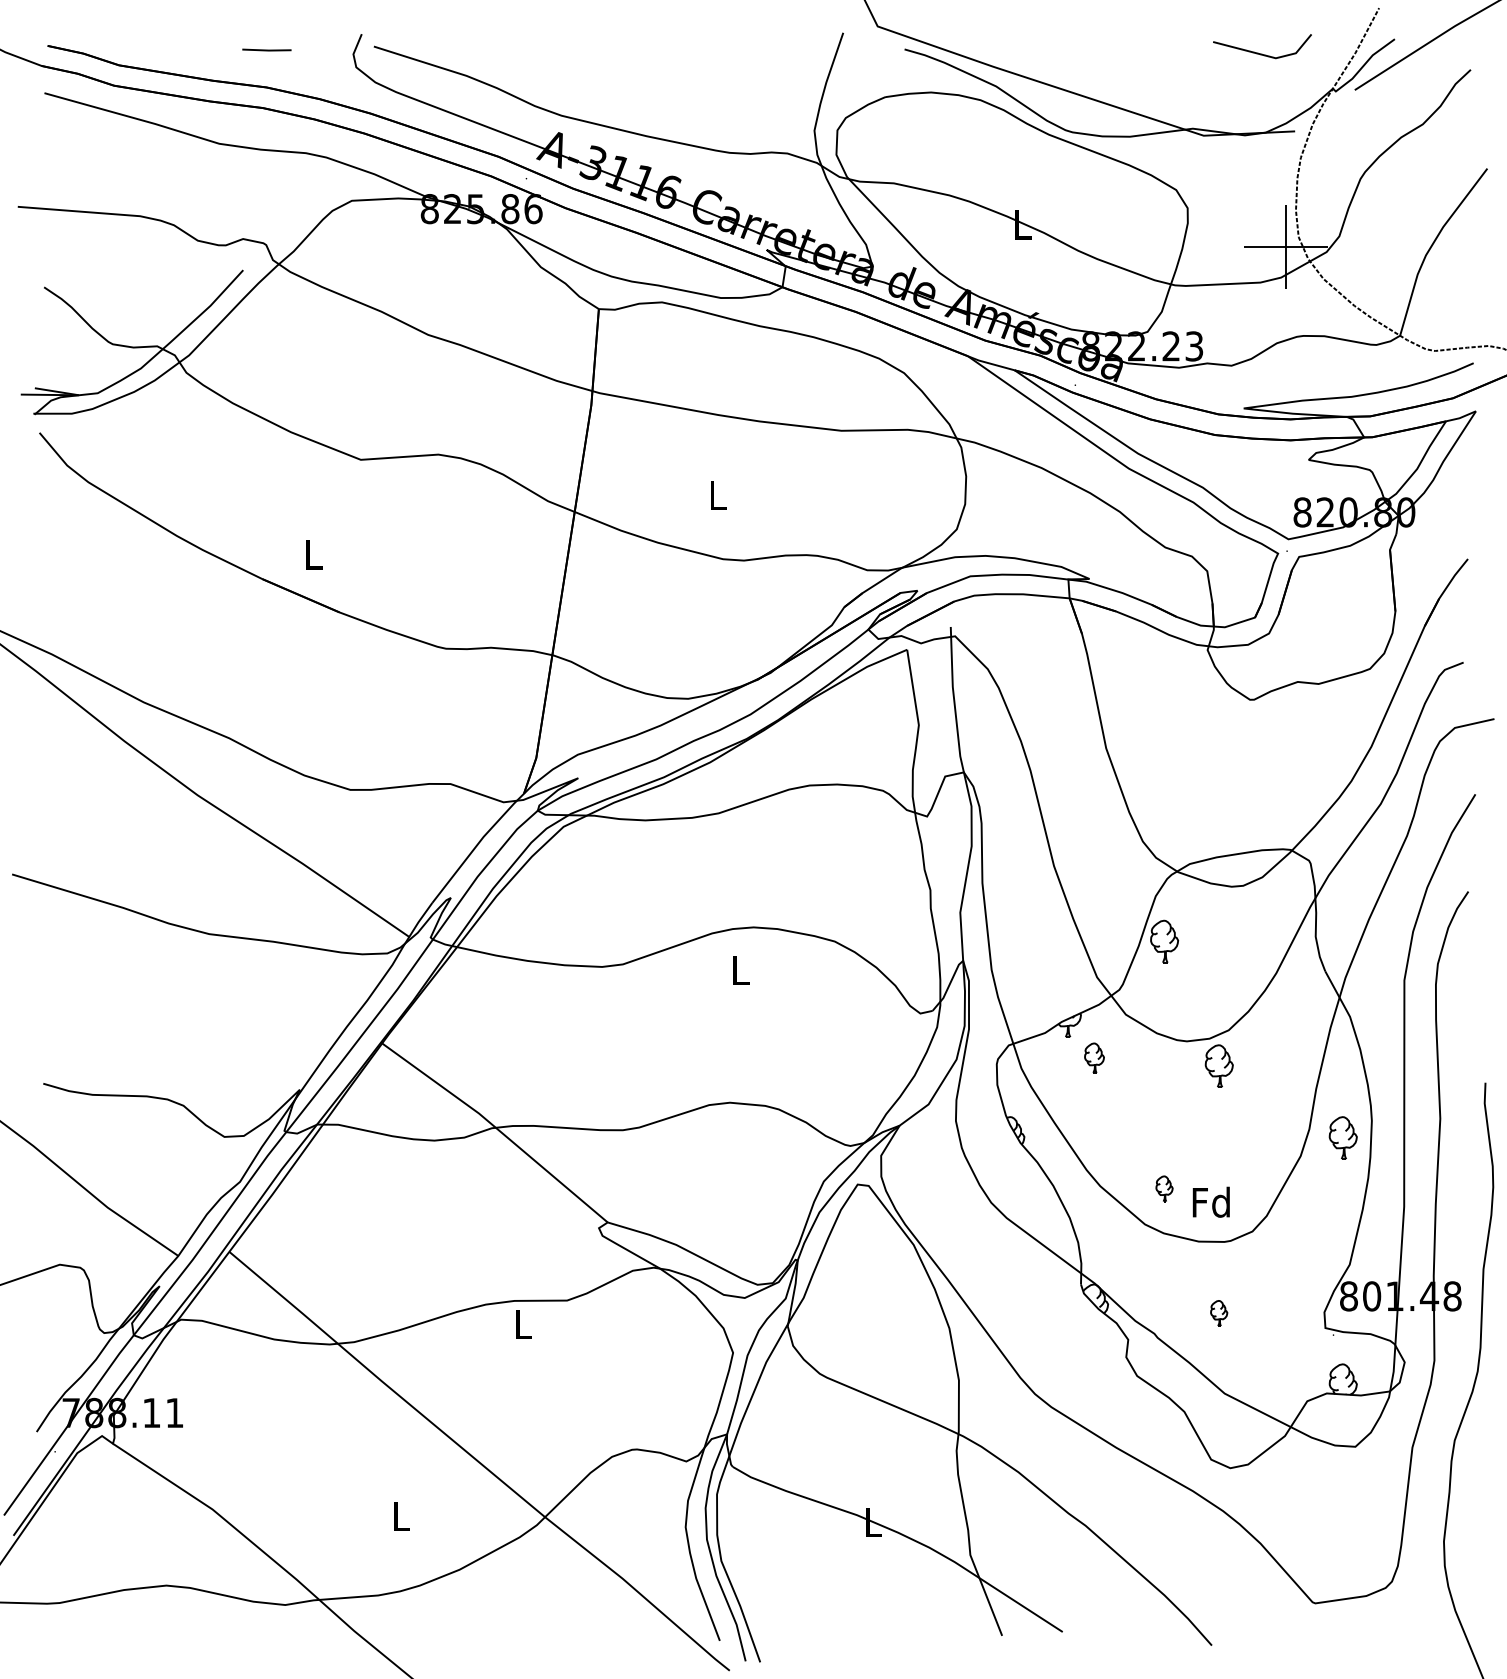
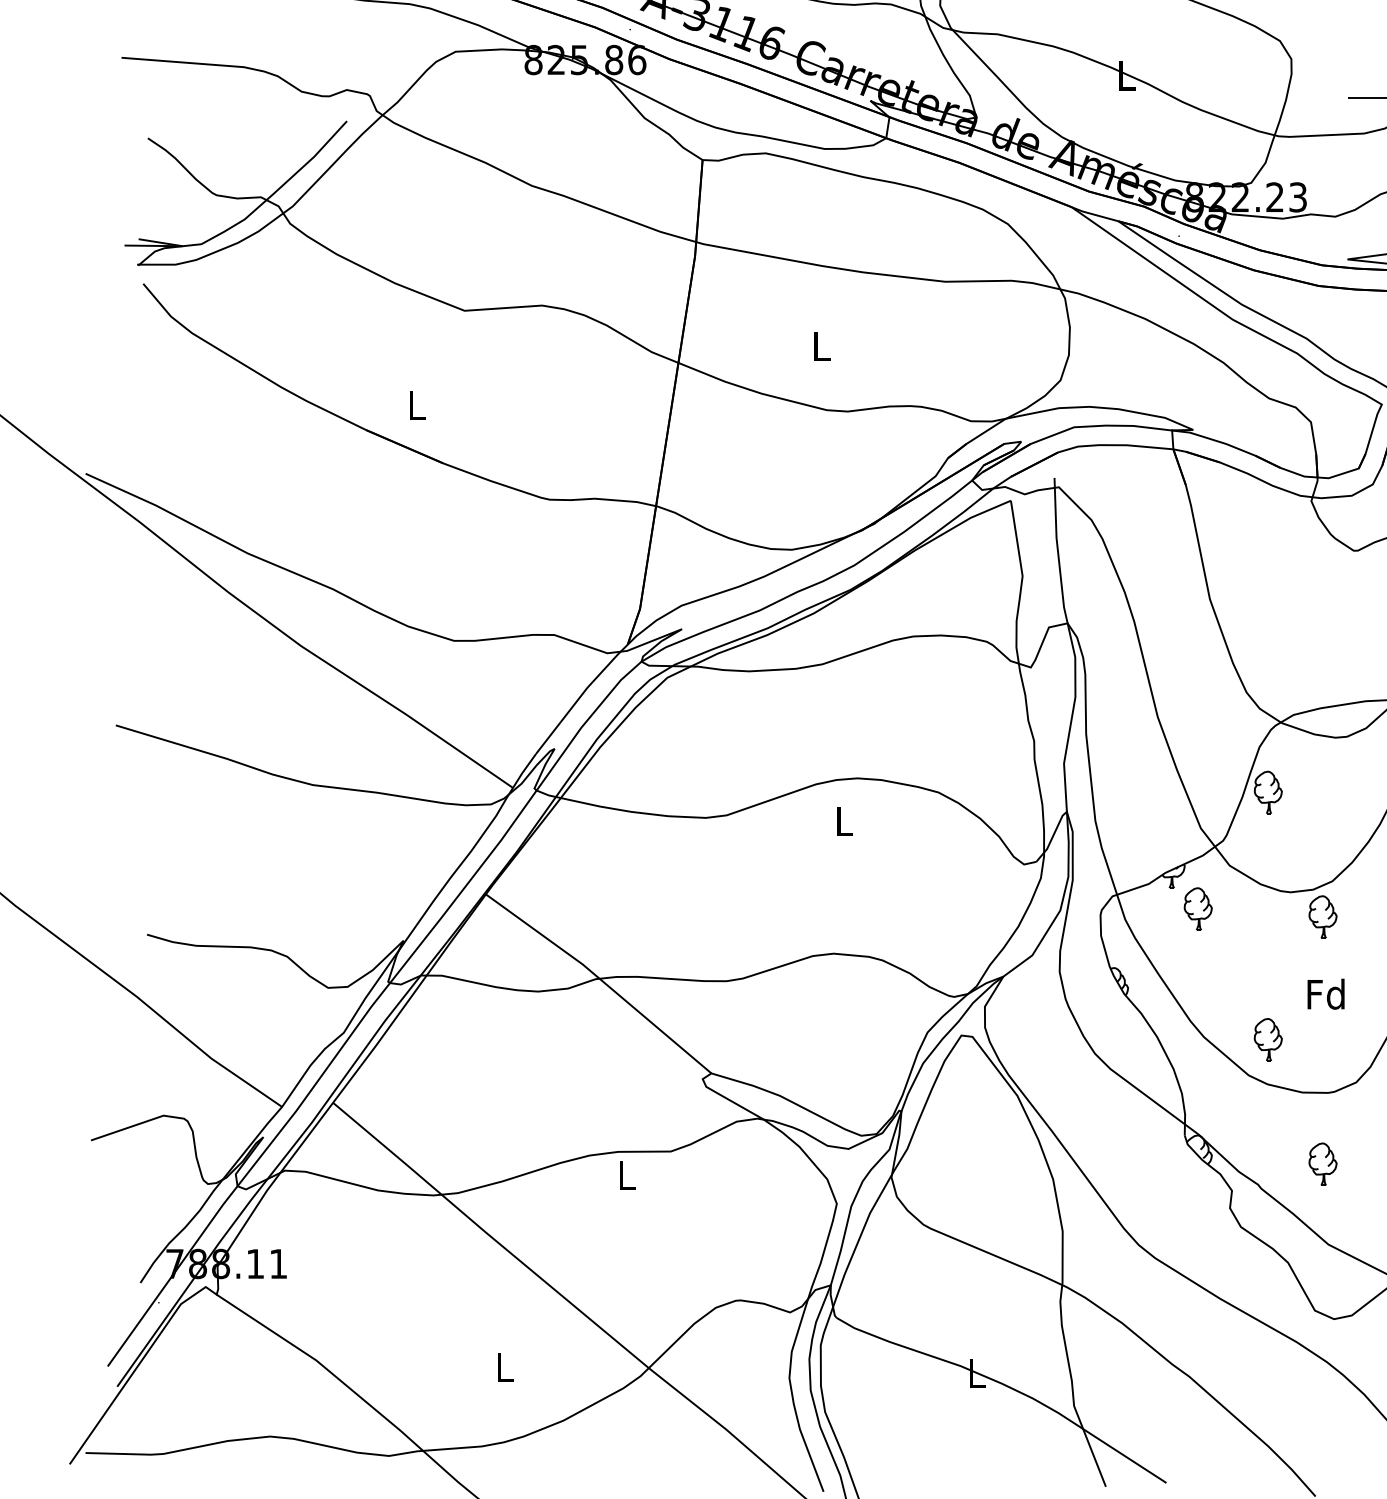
part: (1094, 1057) -> (1198, 908), size x1.43
part: (1164, 1188) -> (1268, 1039), size x1.67
text: (1210, 1201) -> (1325, 993), moved
part: (1218, 1313) -> (1322, 1164), size x1.67

